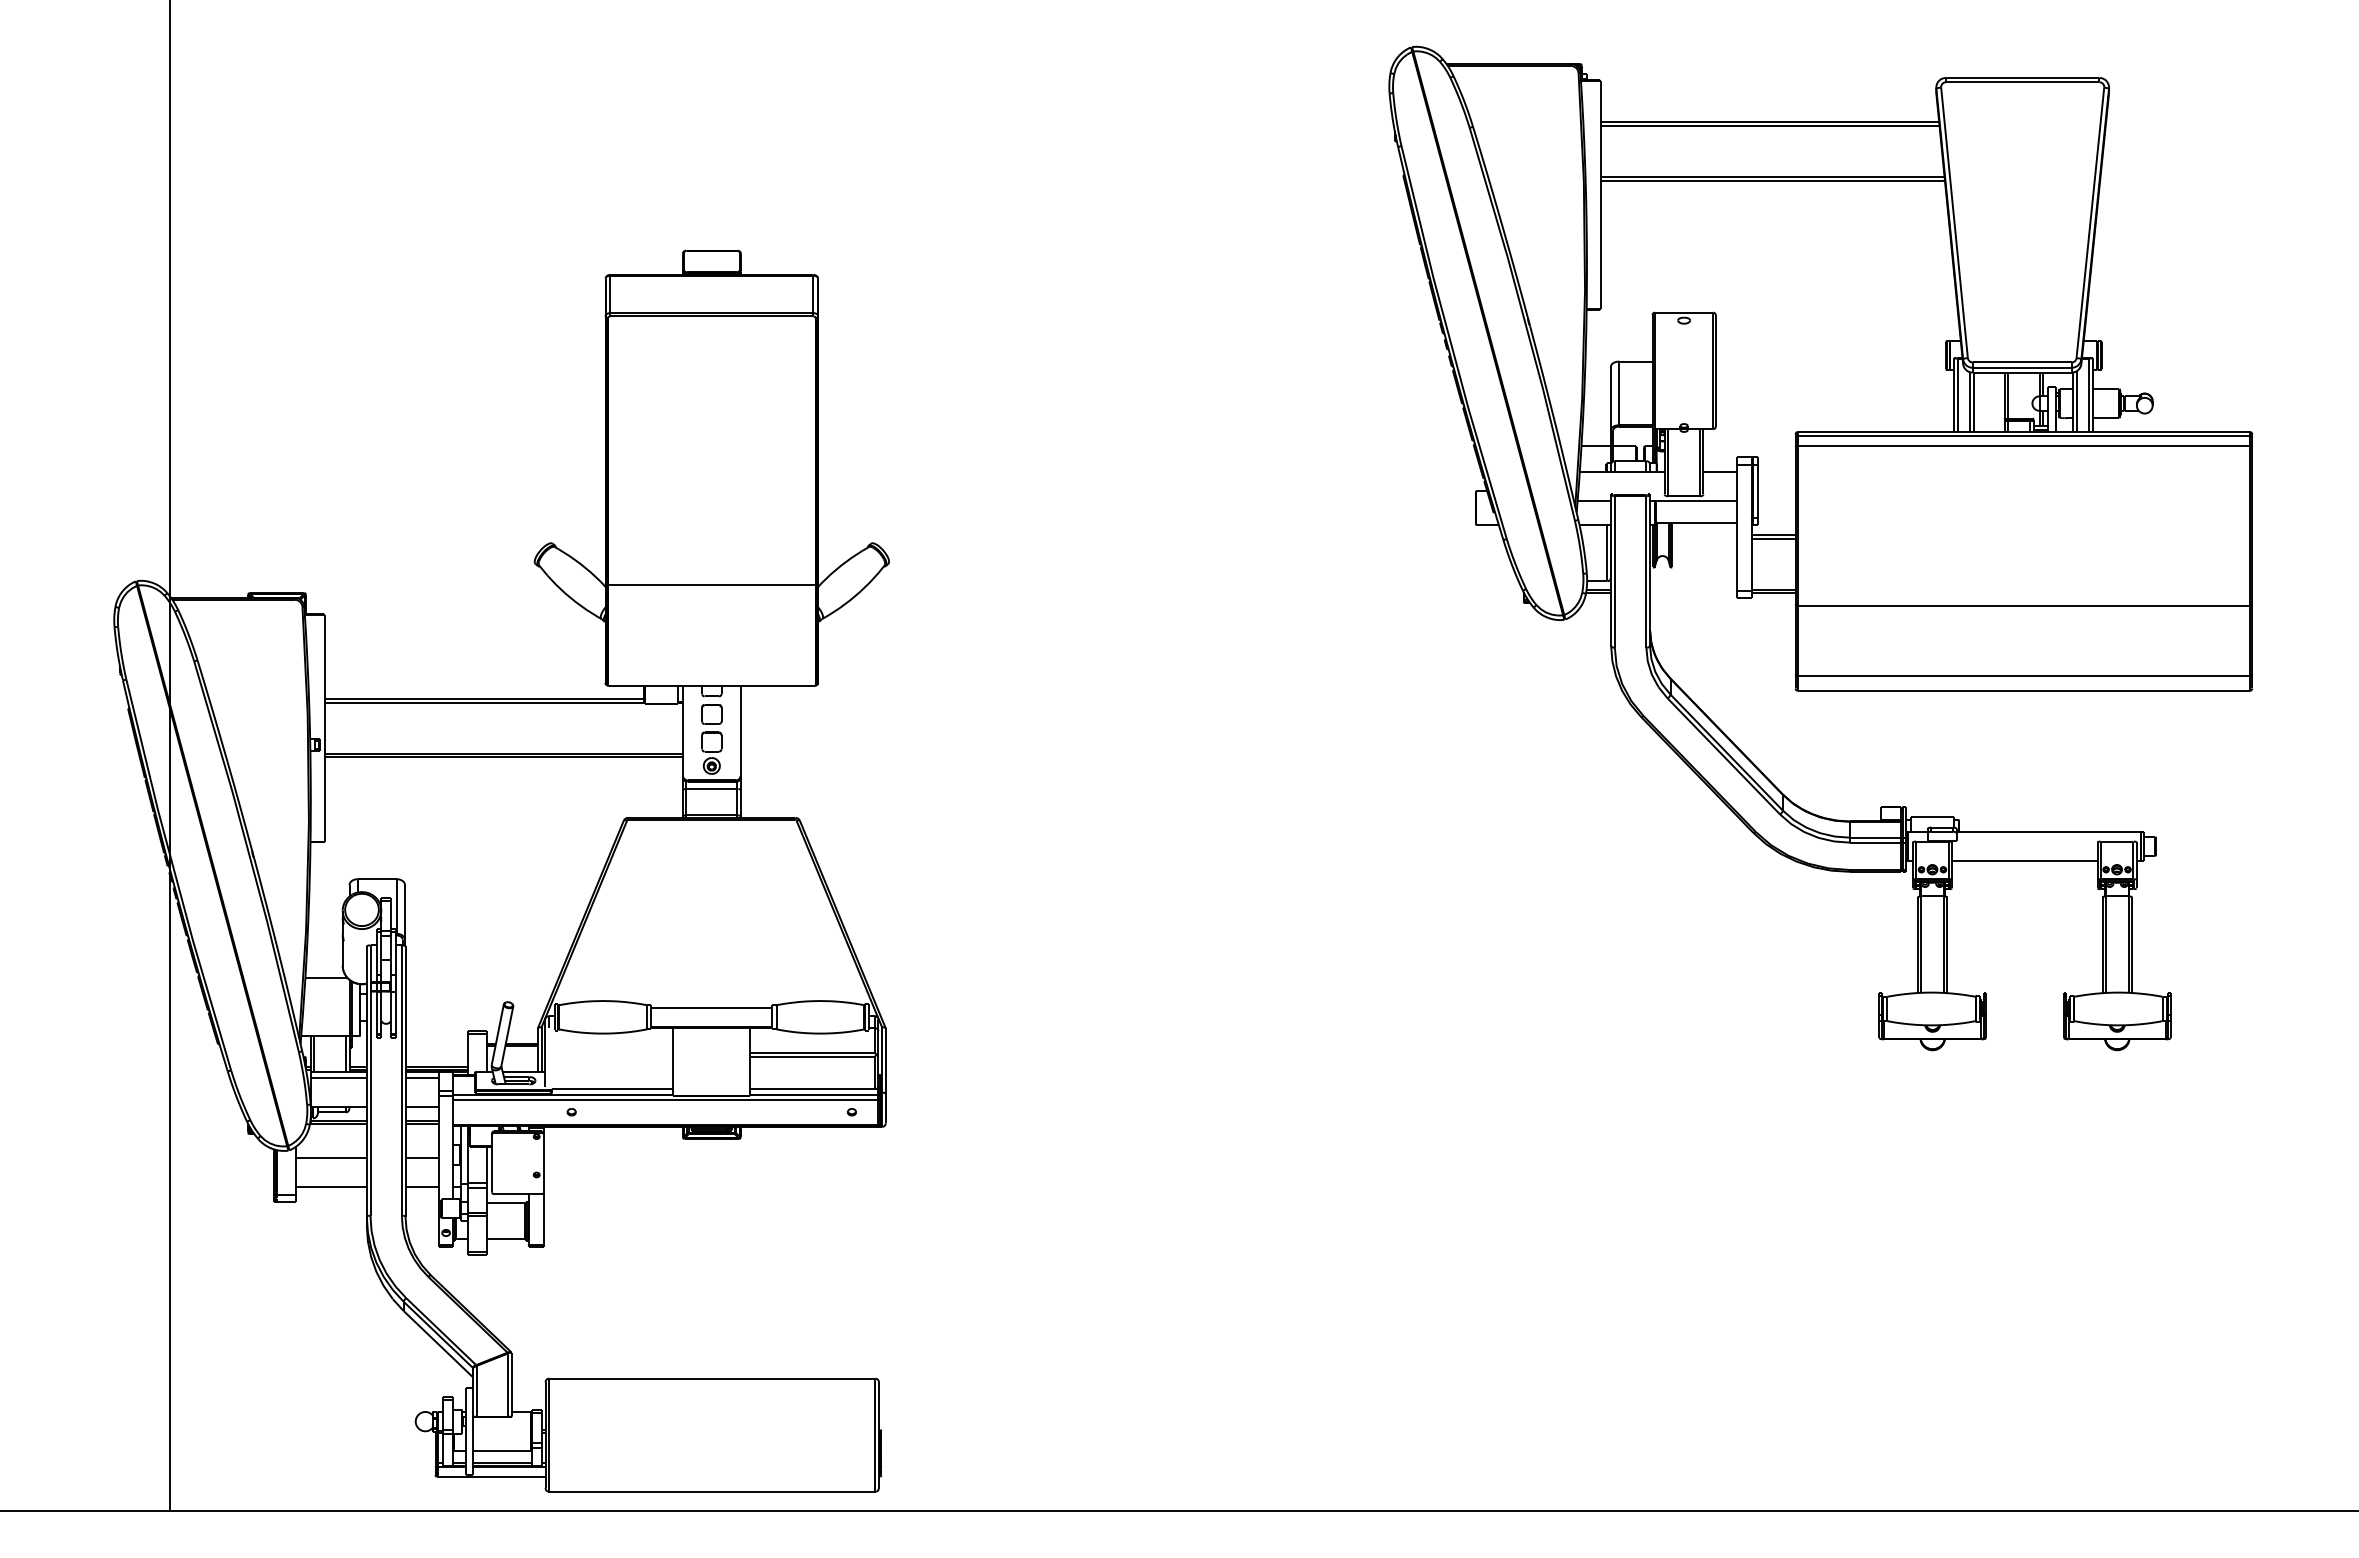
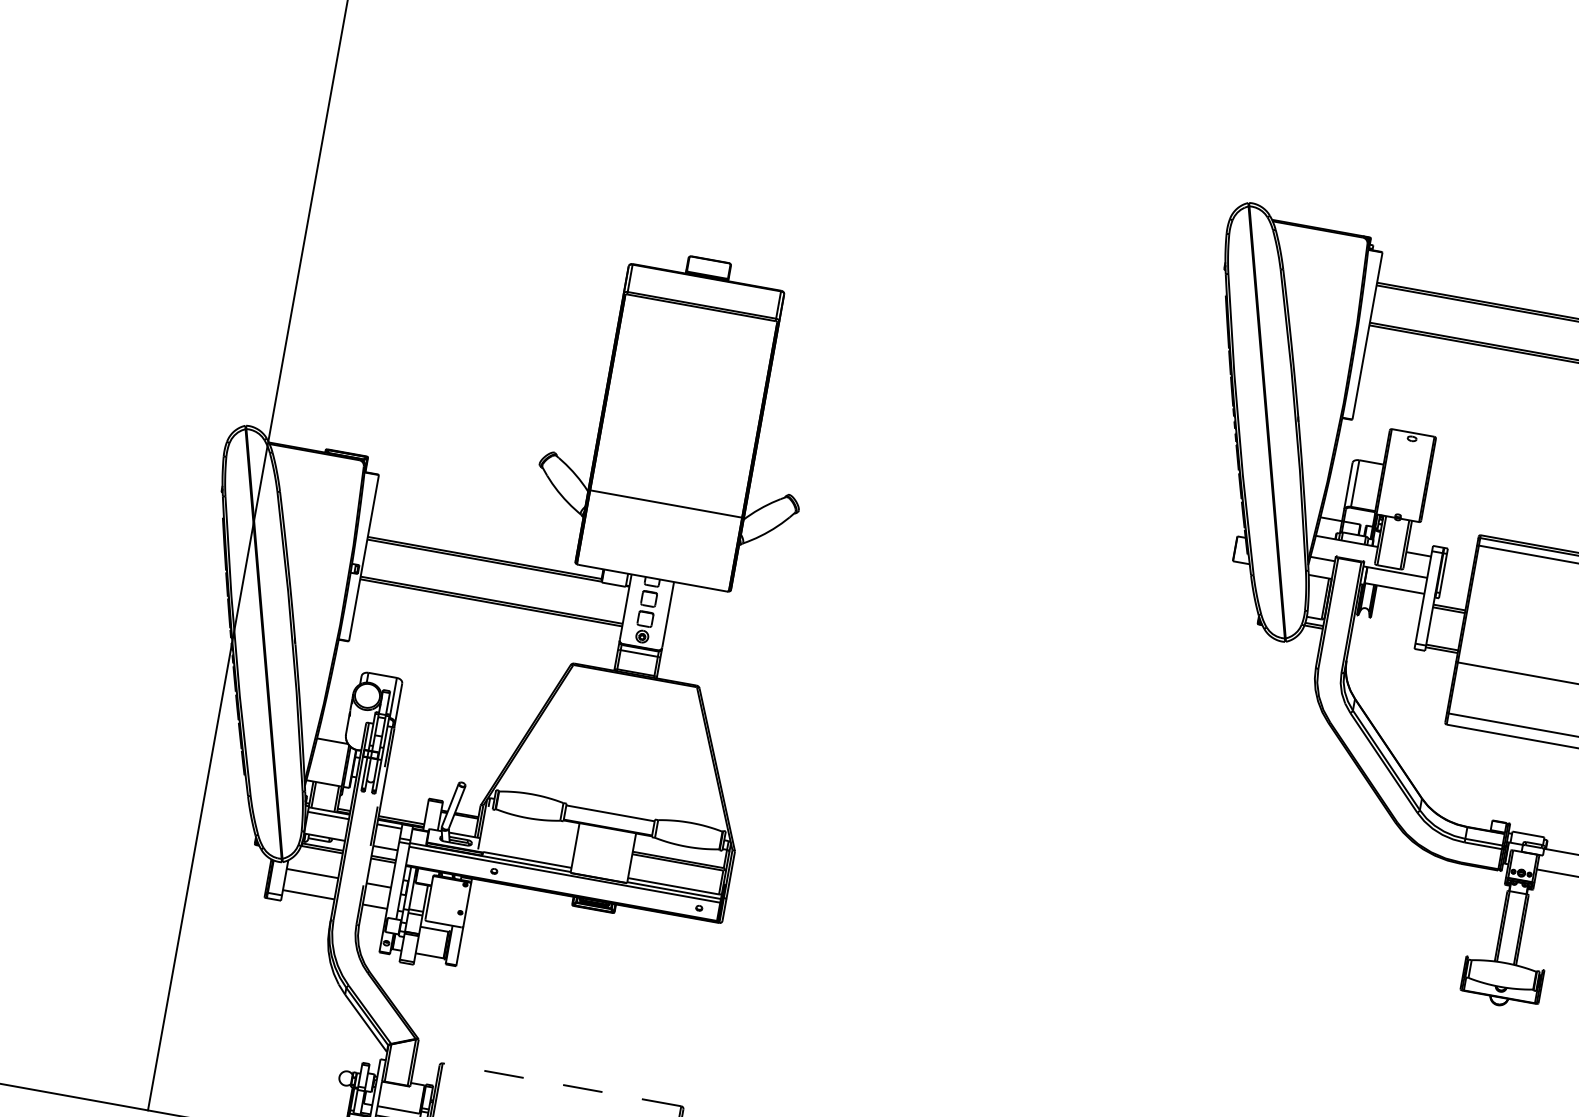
line: (401, 1080) -> (373, 825), solid -> dashed
line: (711, 1378) -> (561, 1084), solid -> dashed

